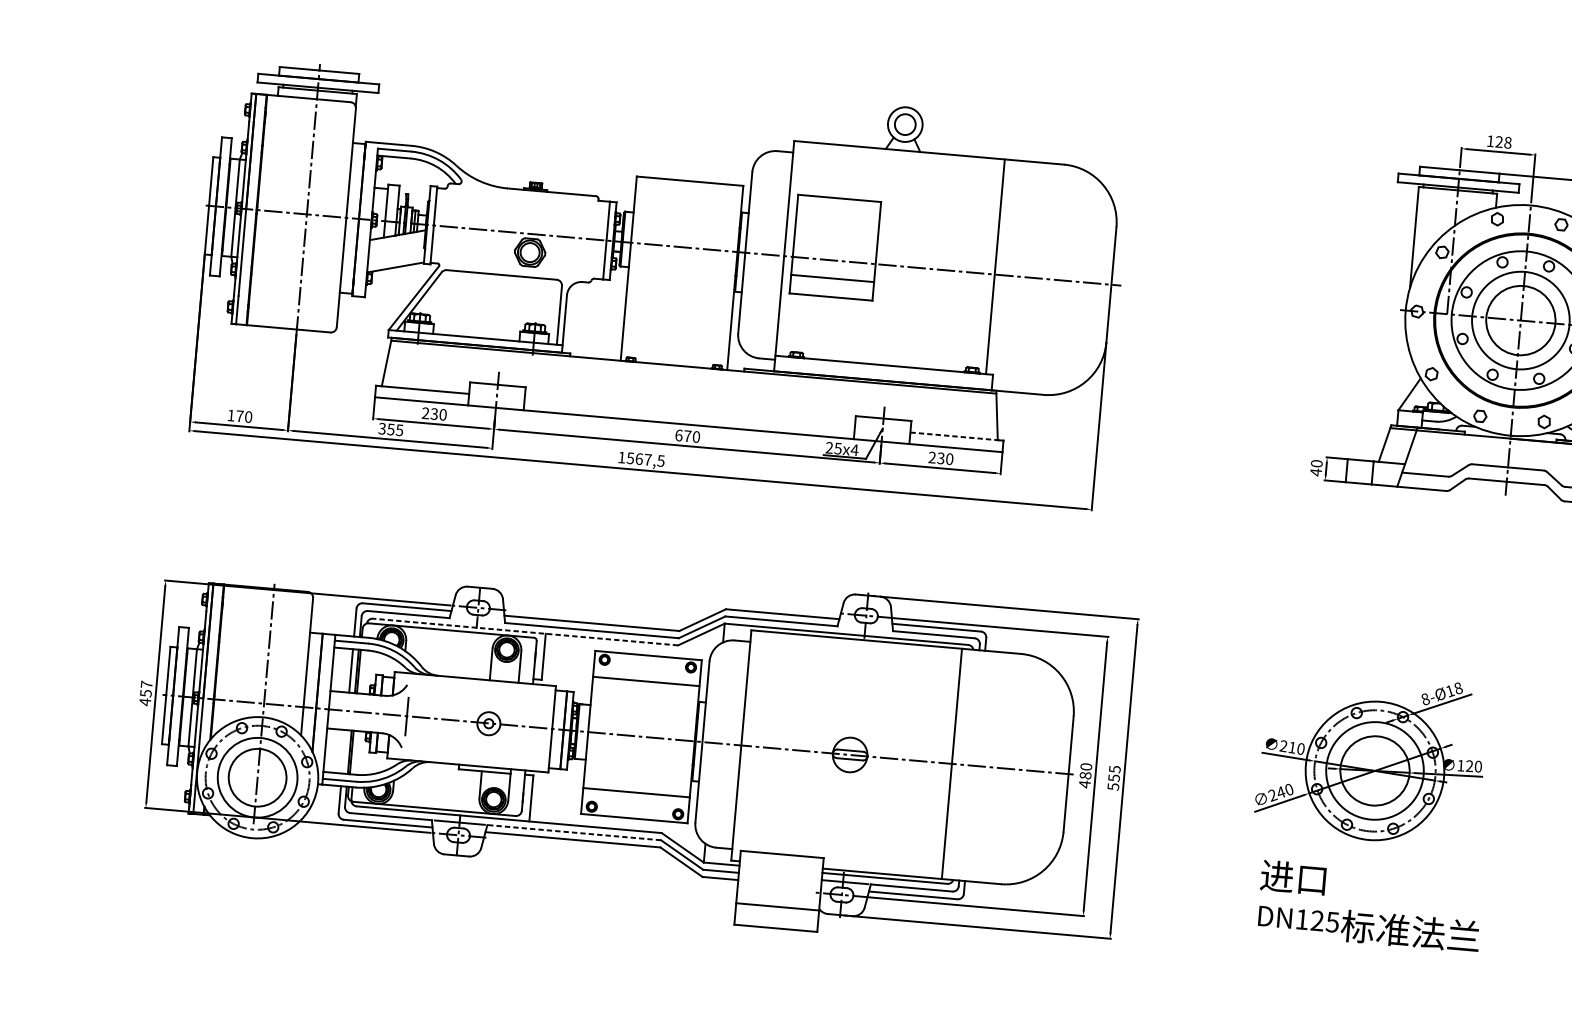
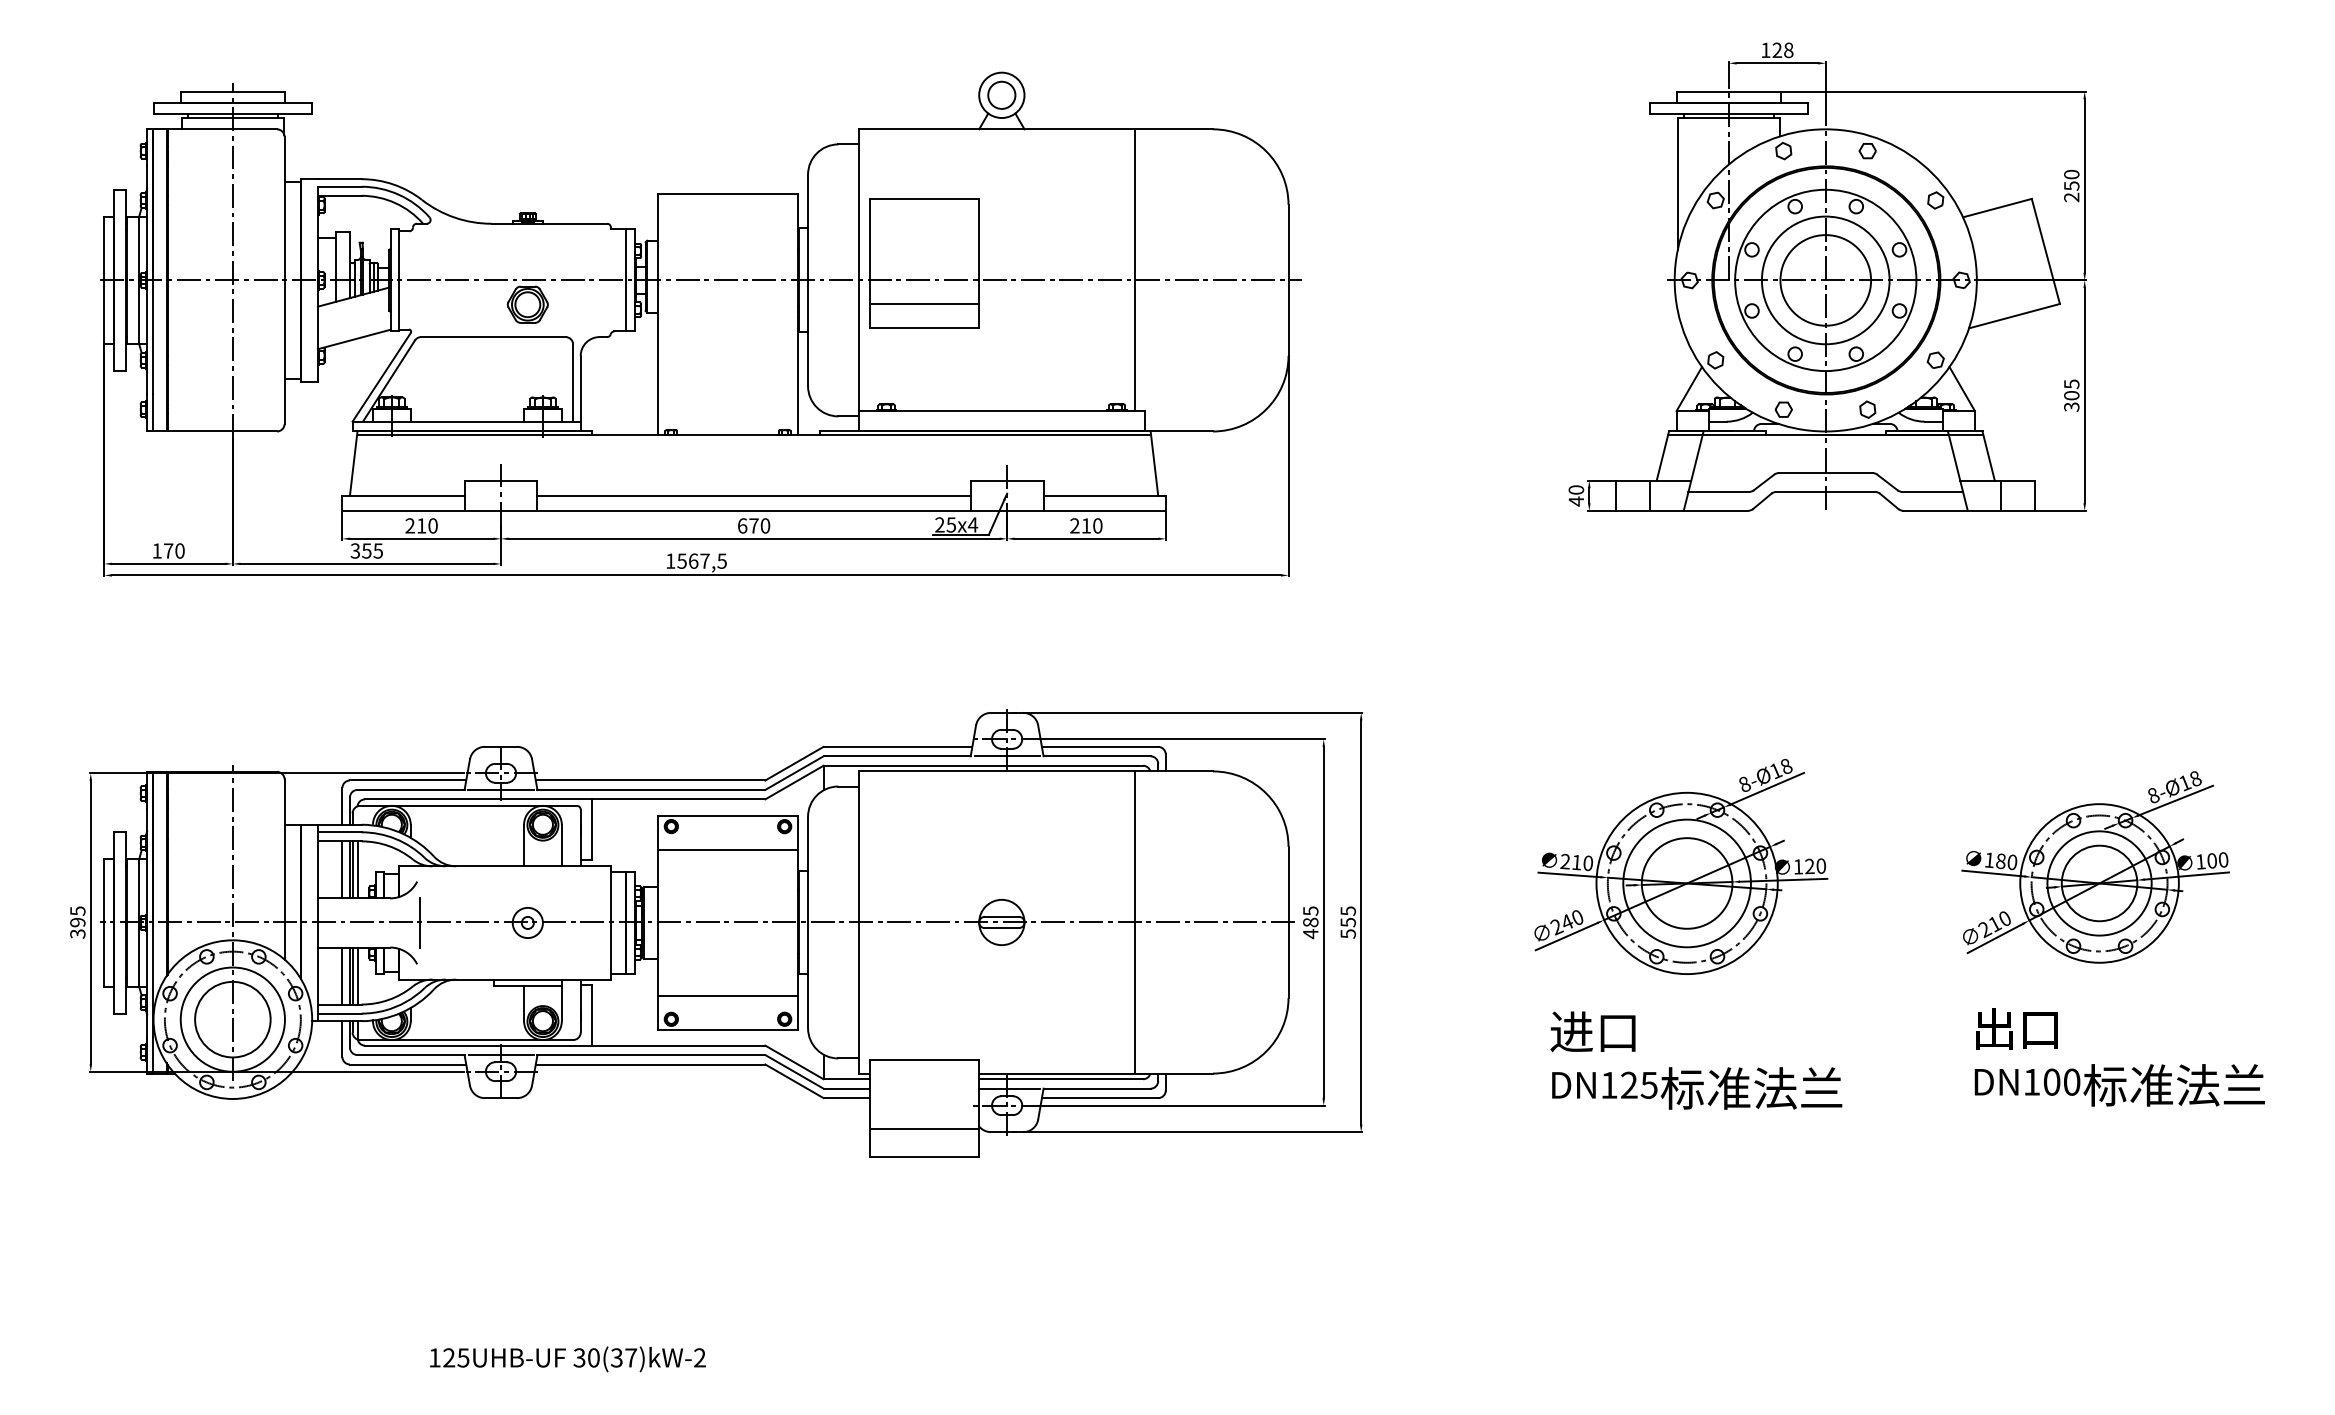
text: (434, 413) -> (421, 525), 230 -> 210
line: (689, 413) -> (753, 495), added
line: (957, 436) -> (1105, 495), dashed -> solid
text: (940, 458) -> (1085, 525), 230 -> 210
line: (476, 620) -> (500, 789), added
line: (865, 628) -> (1007, 756), added
line: (525, 632) -> (564, 799), dashed -> solid
line: (362, 671) -> (357, 869), added
text: (145, 693) -> (77, 922), 457 -> 395
line: (344, 751) -> (342, 975), added
line: (355, 752) -> (357, 975), added
text: (1086, 766) -> (1310, 910), 480 -> 485
line: (574, 832) -> (651, 1055), dashed -> solid

